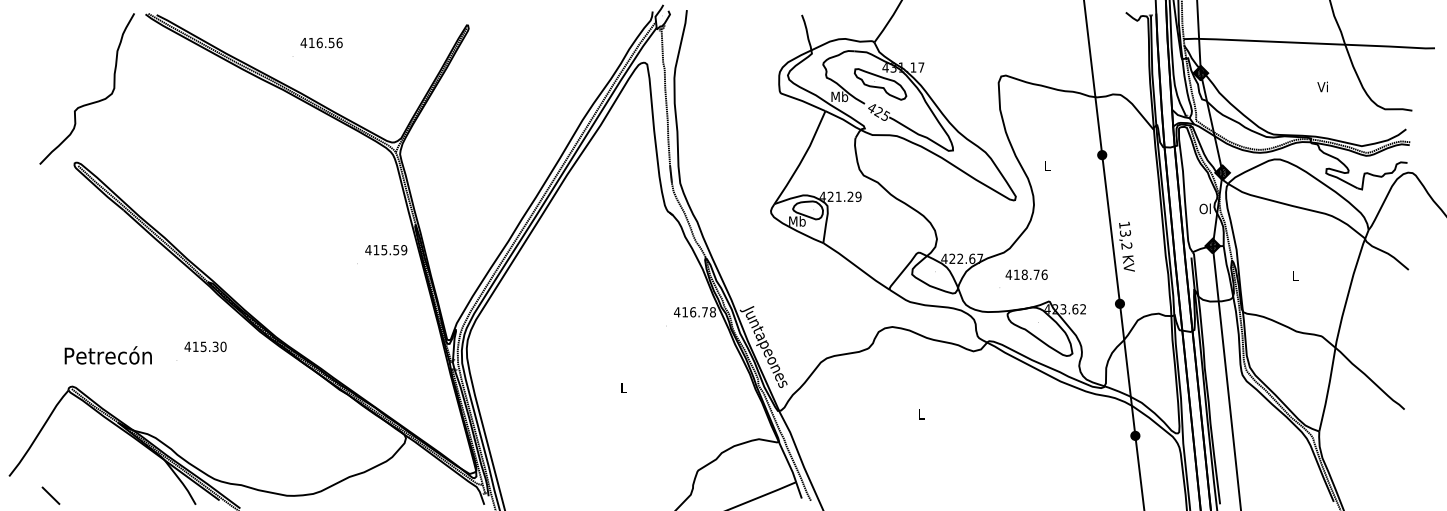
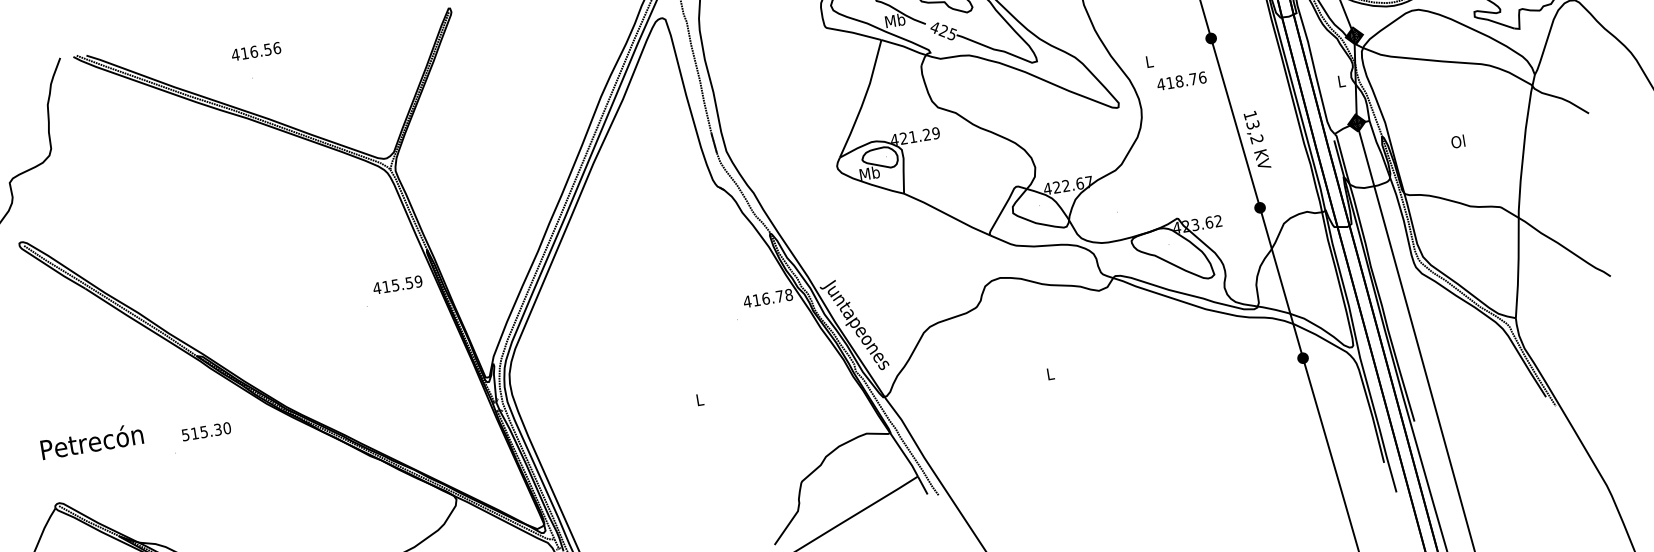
text: (321, 42) -> (256, 51), moved
text: (1204, 208) -> (1340, 81), Ol -> L
text: (1026, 274) -> (1181, 80), moved
text: (1294, 275) -> (1457, 141), L -> Ol
text: (187, 346) -> (185, 434), 415.30 -> 515.30
text: (107, 355) -> (91, 441), moved

